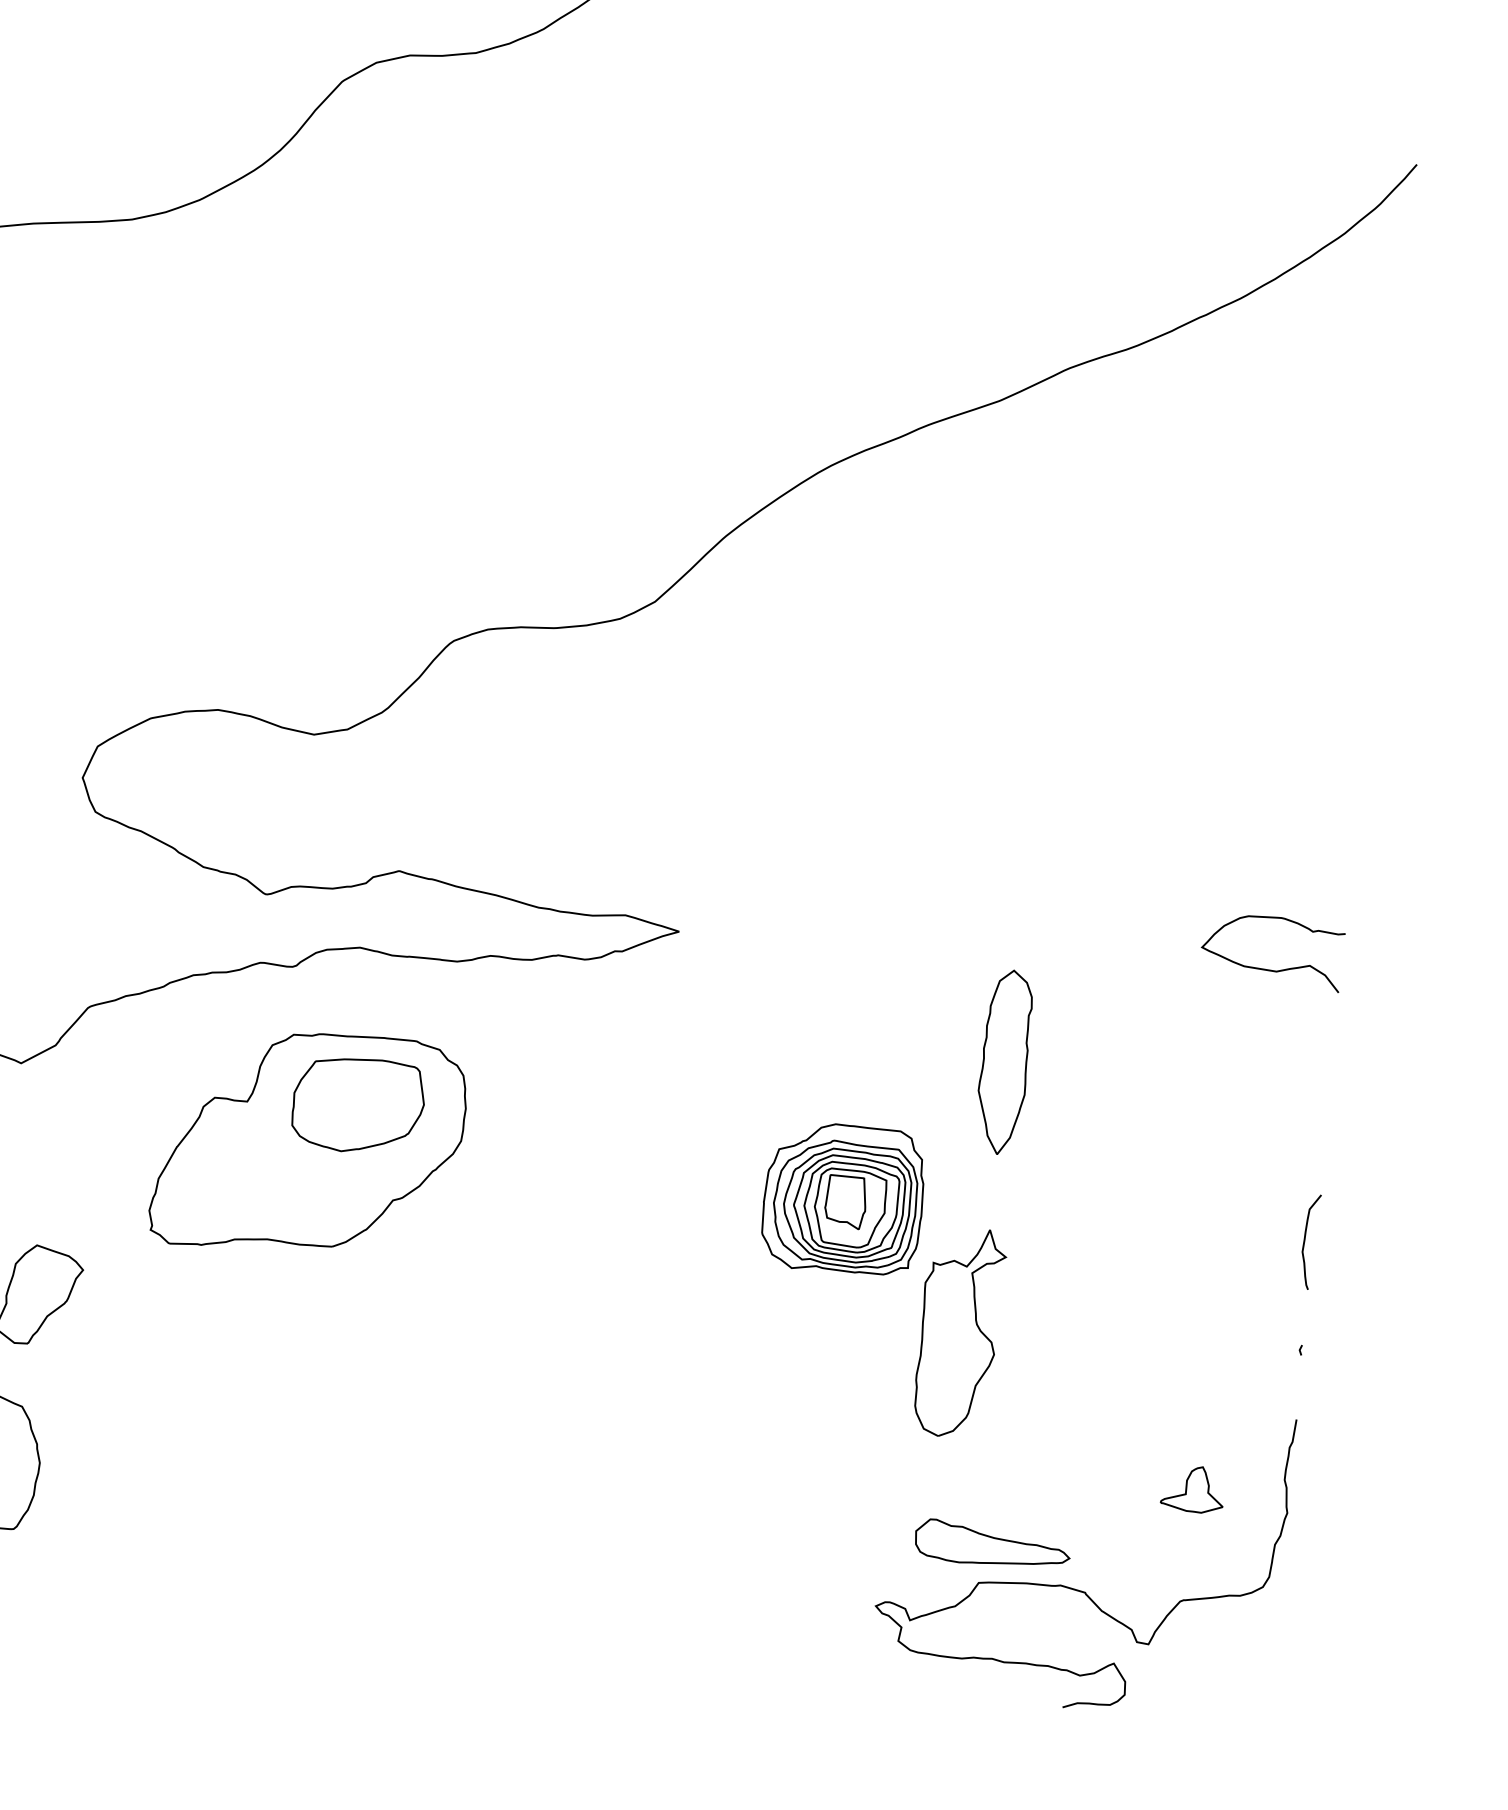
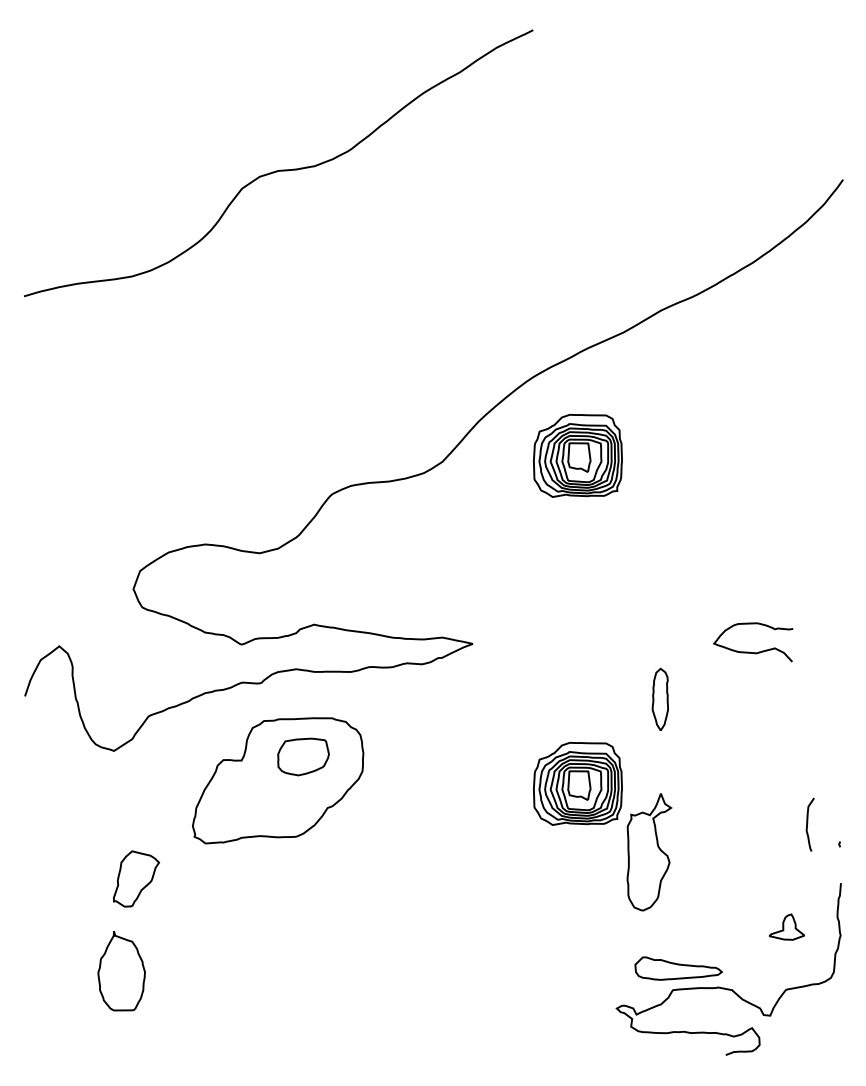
part: (897, 612) -> (577, 455), added
curve: (1263, 967) -> (749, 651), moved
part: (1004, 1061) -> (660, 699), size x0.6
part: (358, 1104) -> (303, 756), size x0.7
curve: (1307, 1239) -> (808, 823), moved

